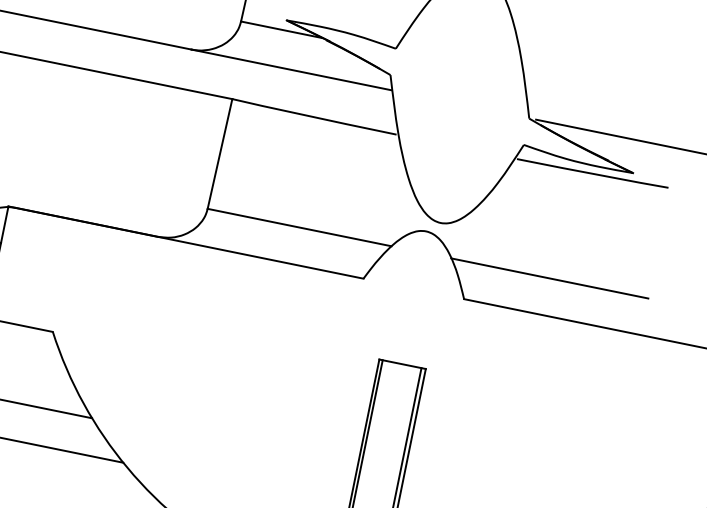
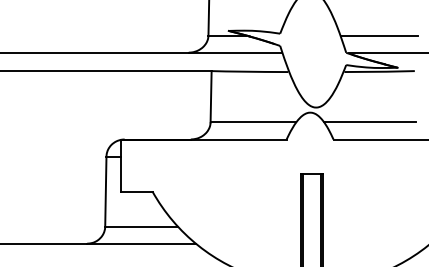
line: (606, 95) -> (378, 35), added

